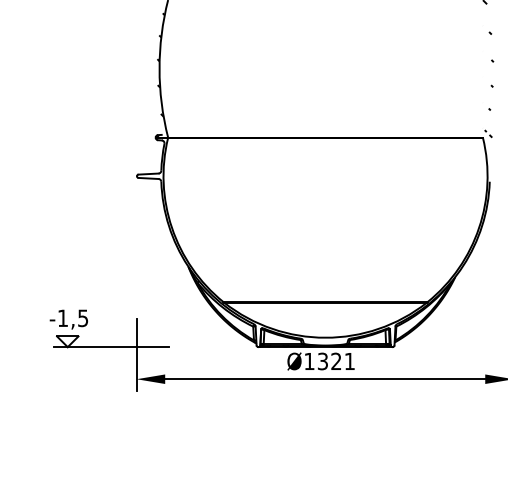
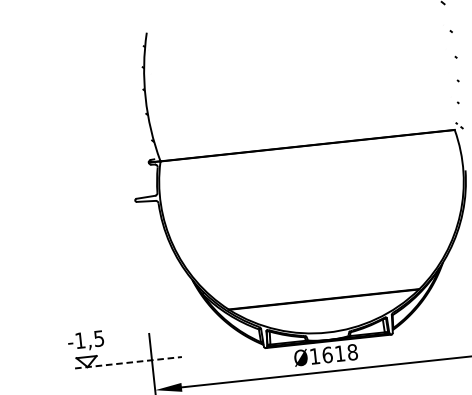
line: (111, 347) -> (128, 363), solid -> dashed
text: (336, 361) -> (340, 353), Ø1321 -> Ø1618

